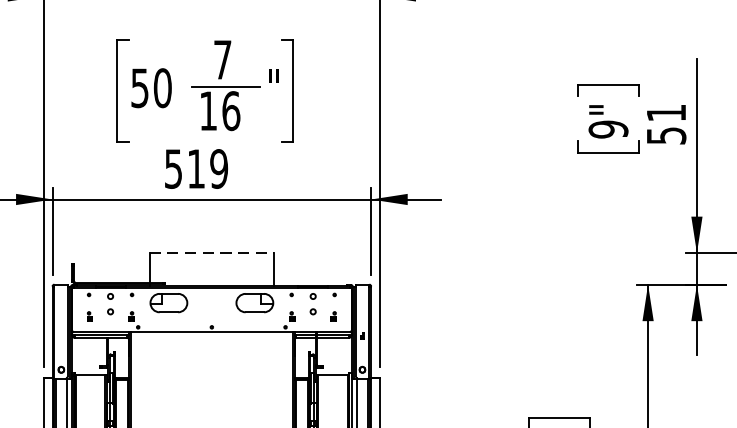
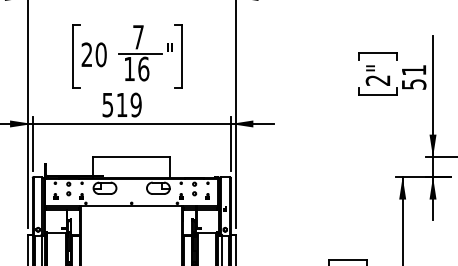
text: (139, 87) -> (86, 54), 50 -> 20
text: (607, 129) -> (377, 80), 9" -> 2"
line: (211, 253) -> (131, 157), dashed -> solid

